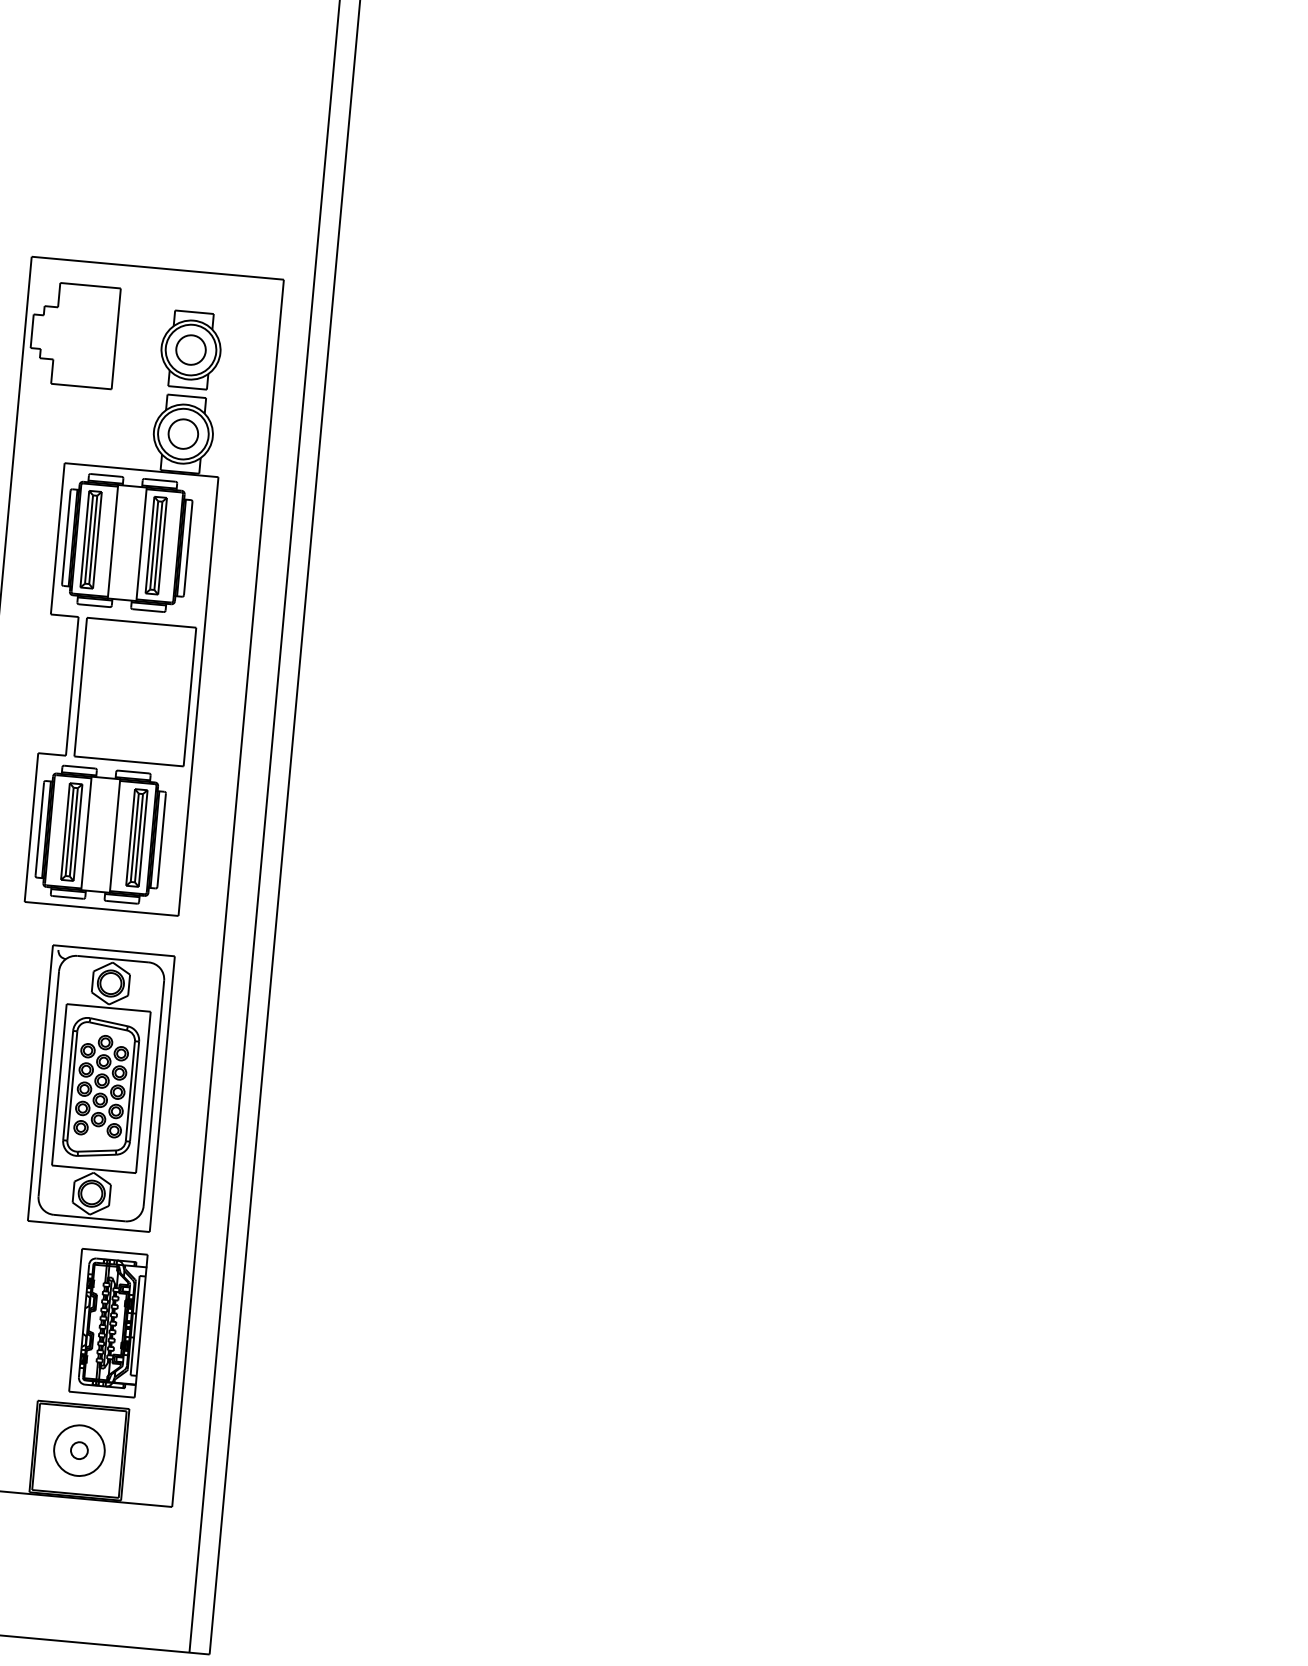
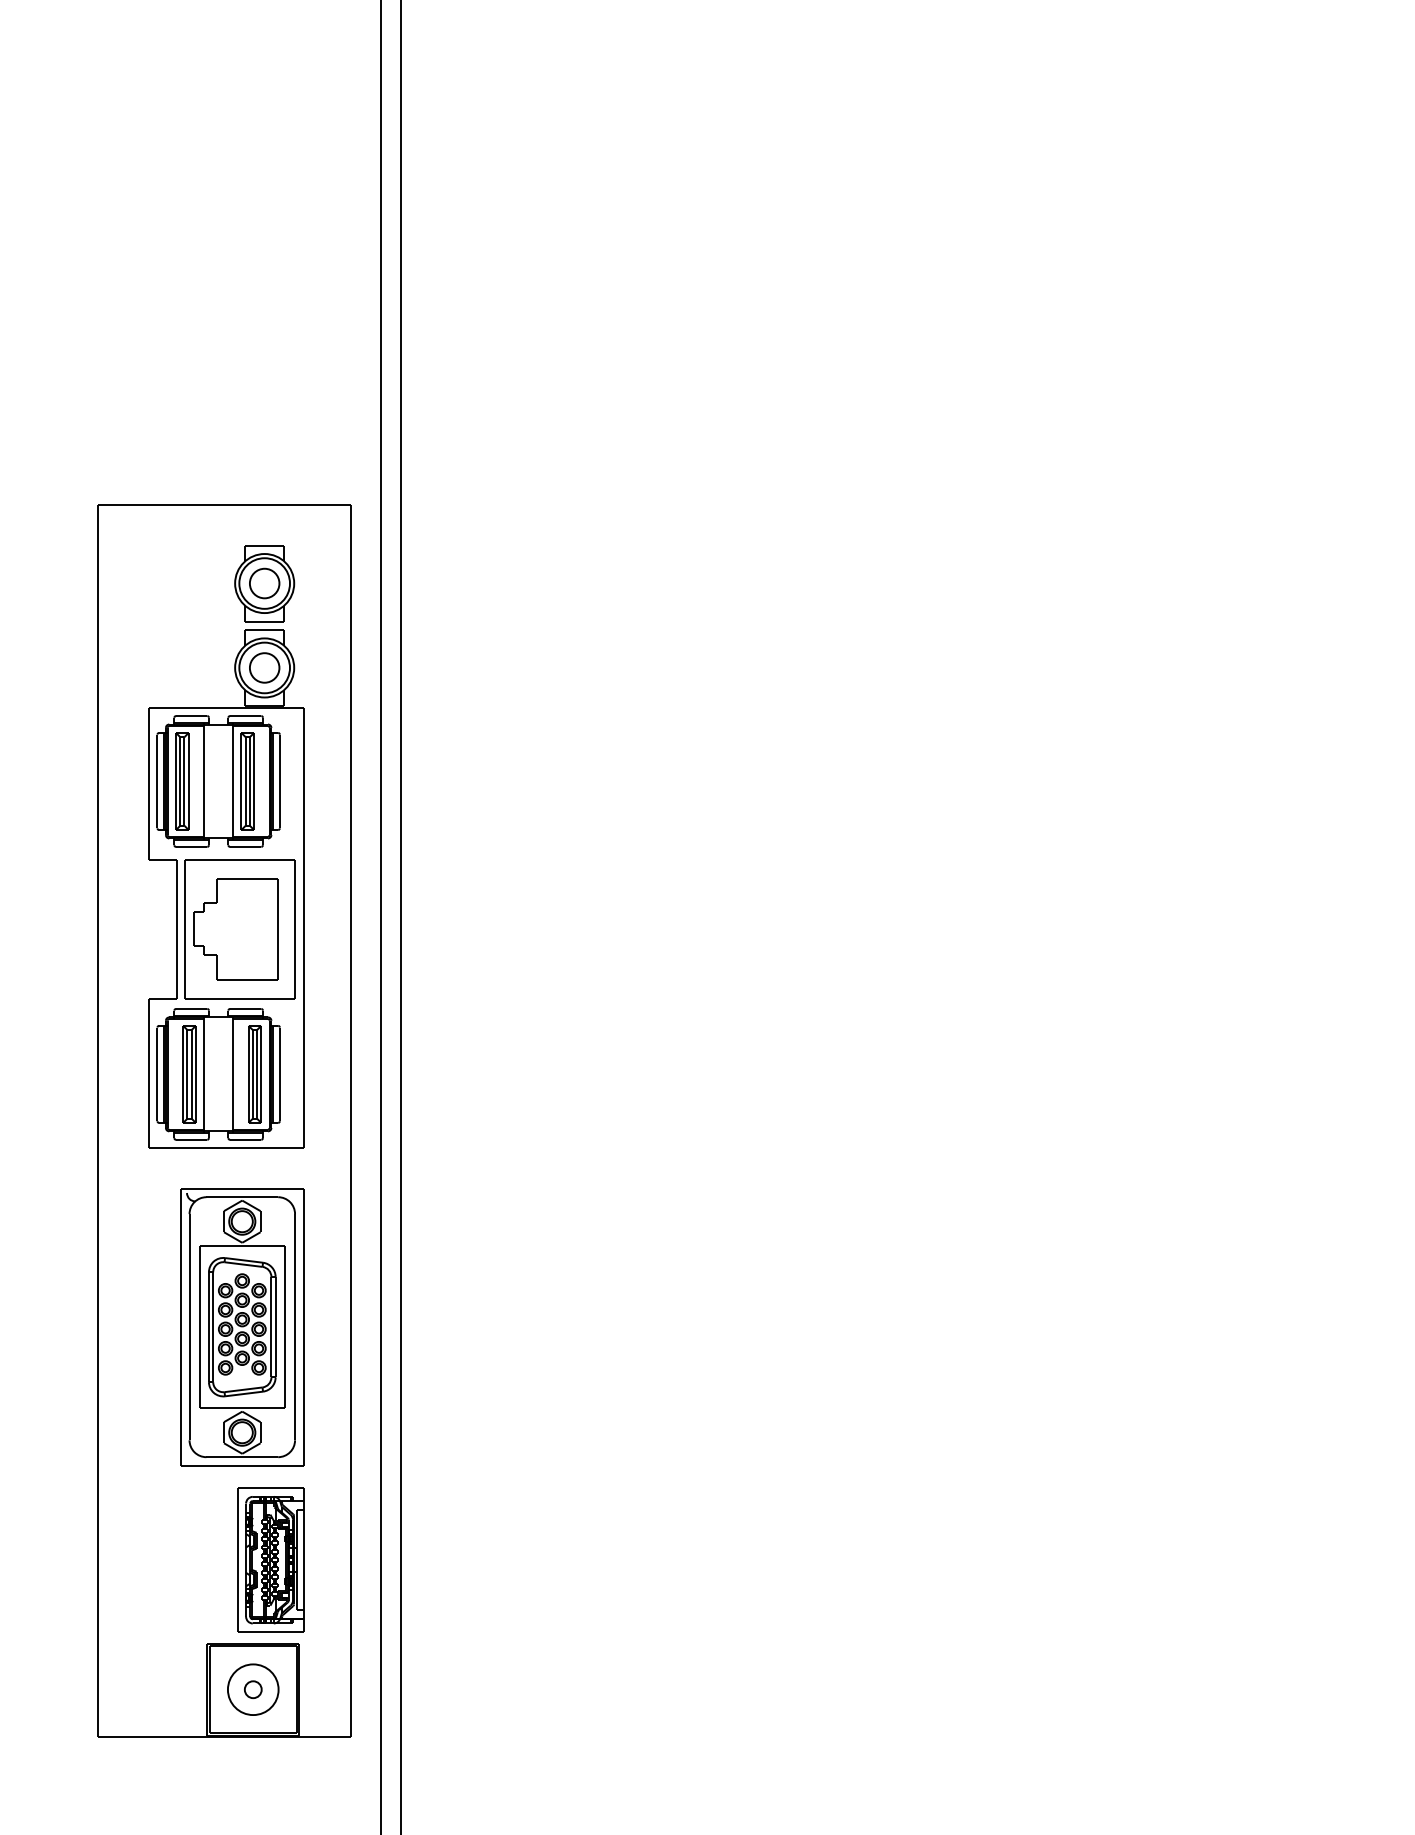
part: (73, 335) -> (235, 929), moved

